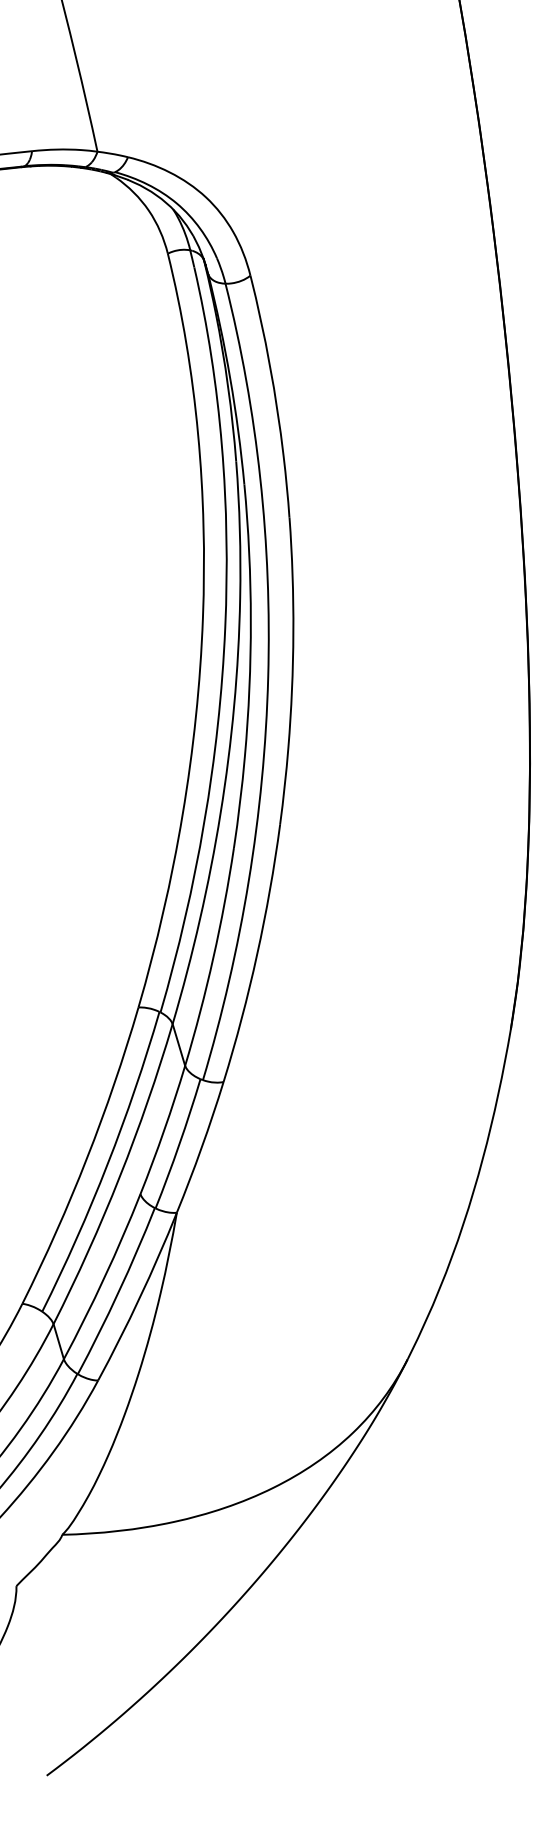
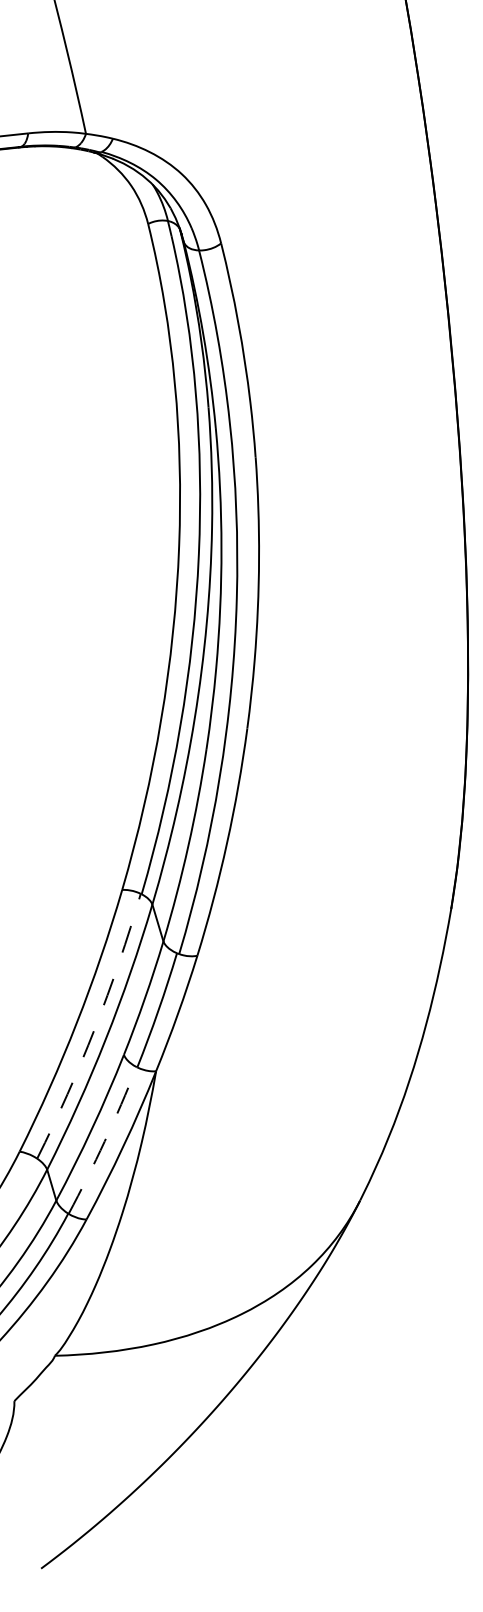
arc: (107, 1164) -> (94, 1028), solid -> dashed
arc: (118, 1292) -> (104, 1141), solid -> dashed

